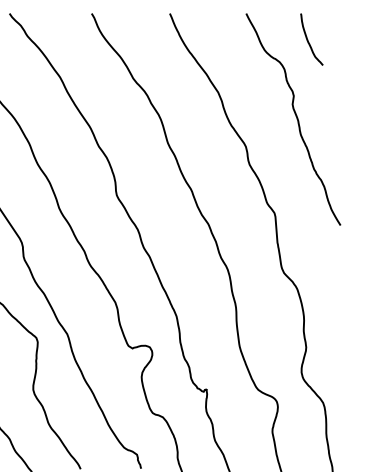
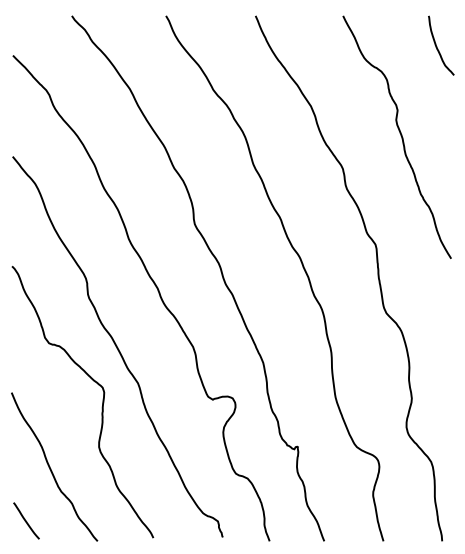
curve: (308, 40) -> (437, 46), moved

